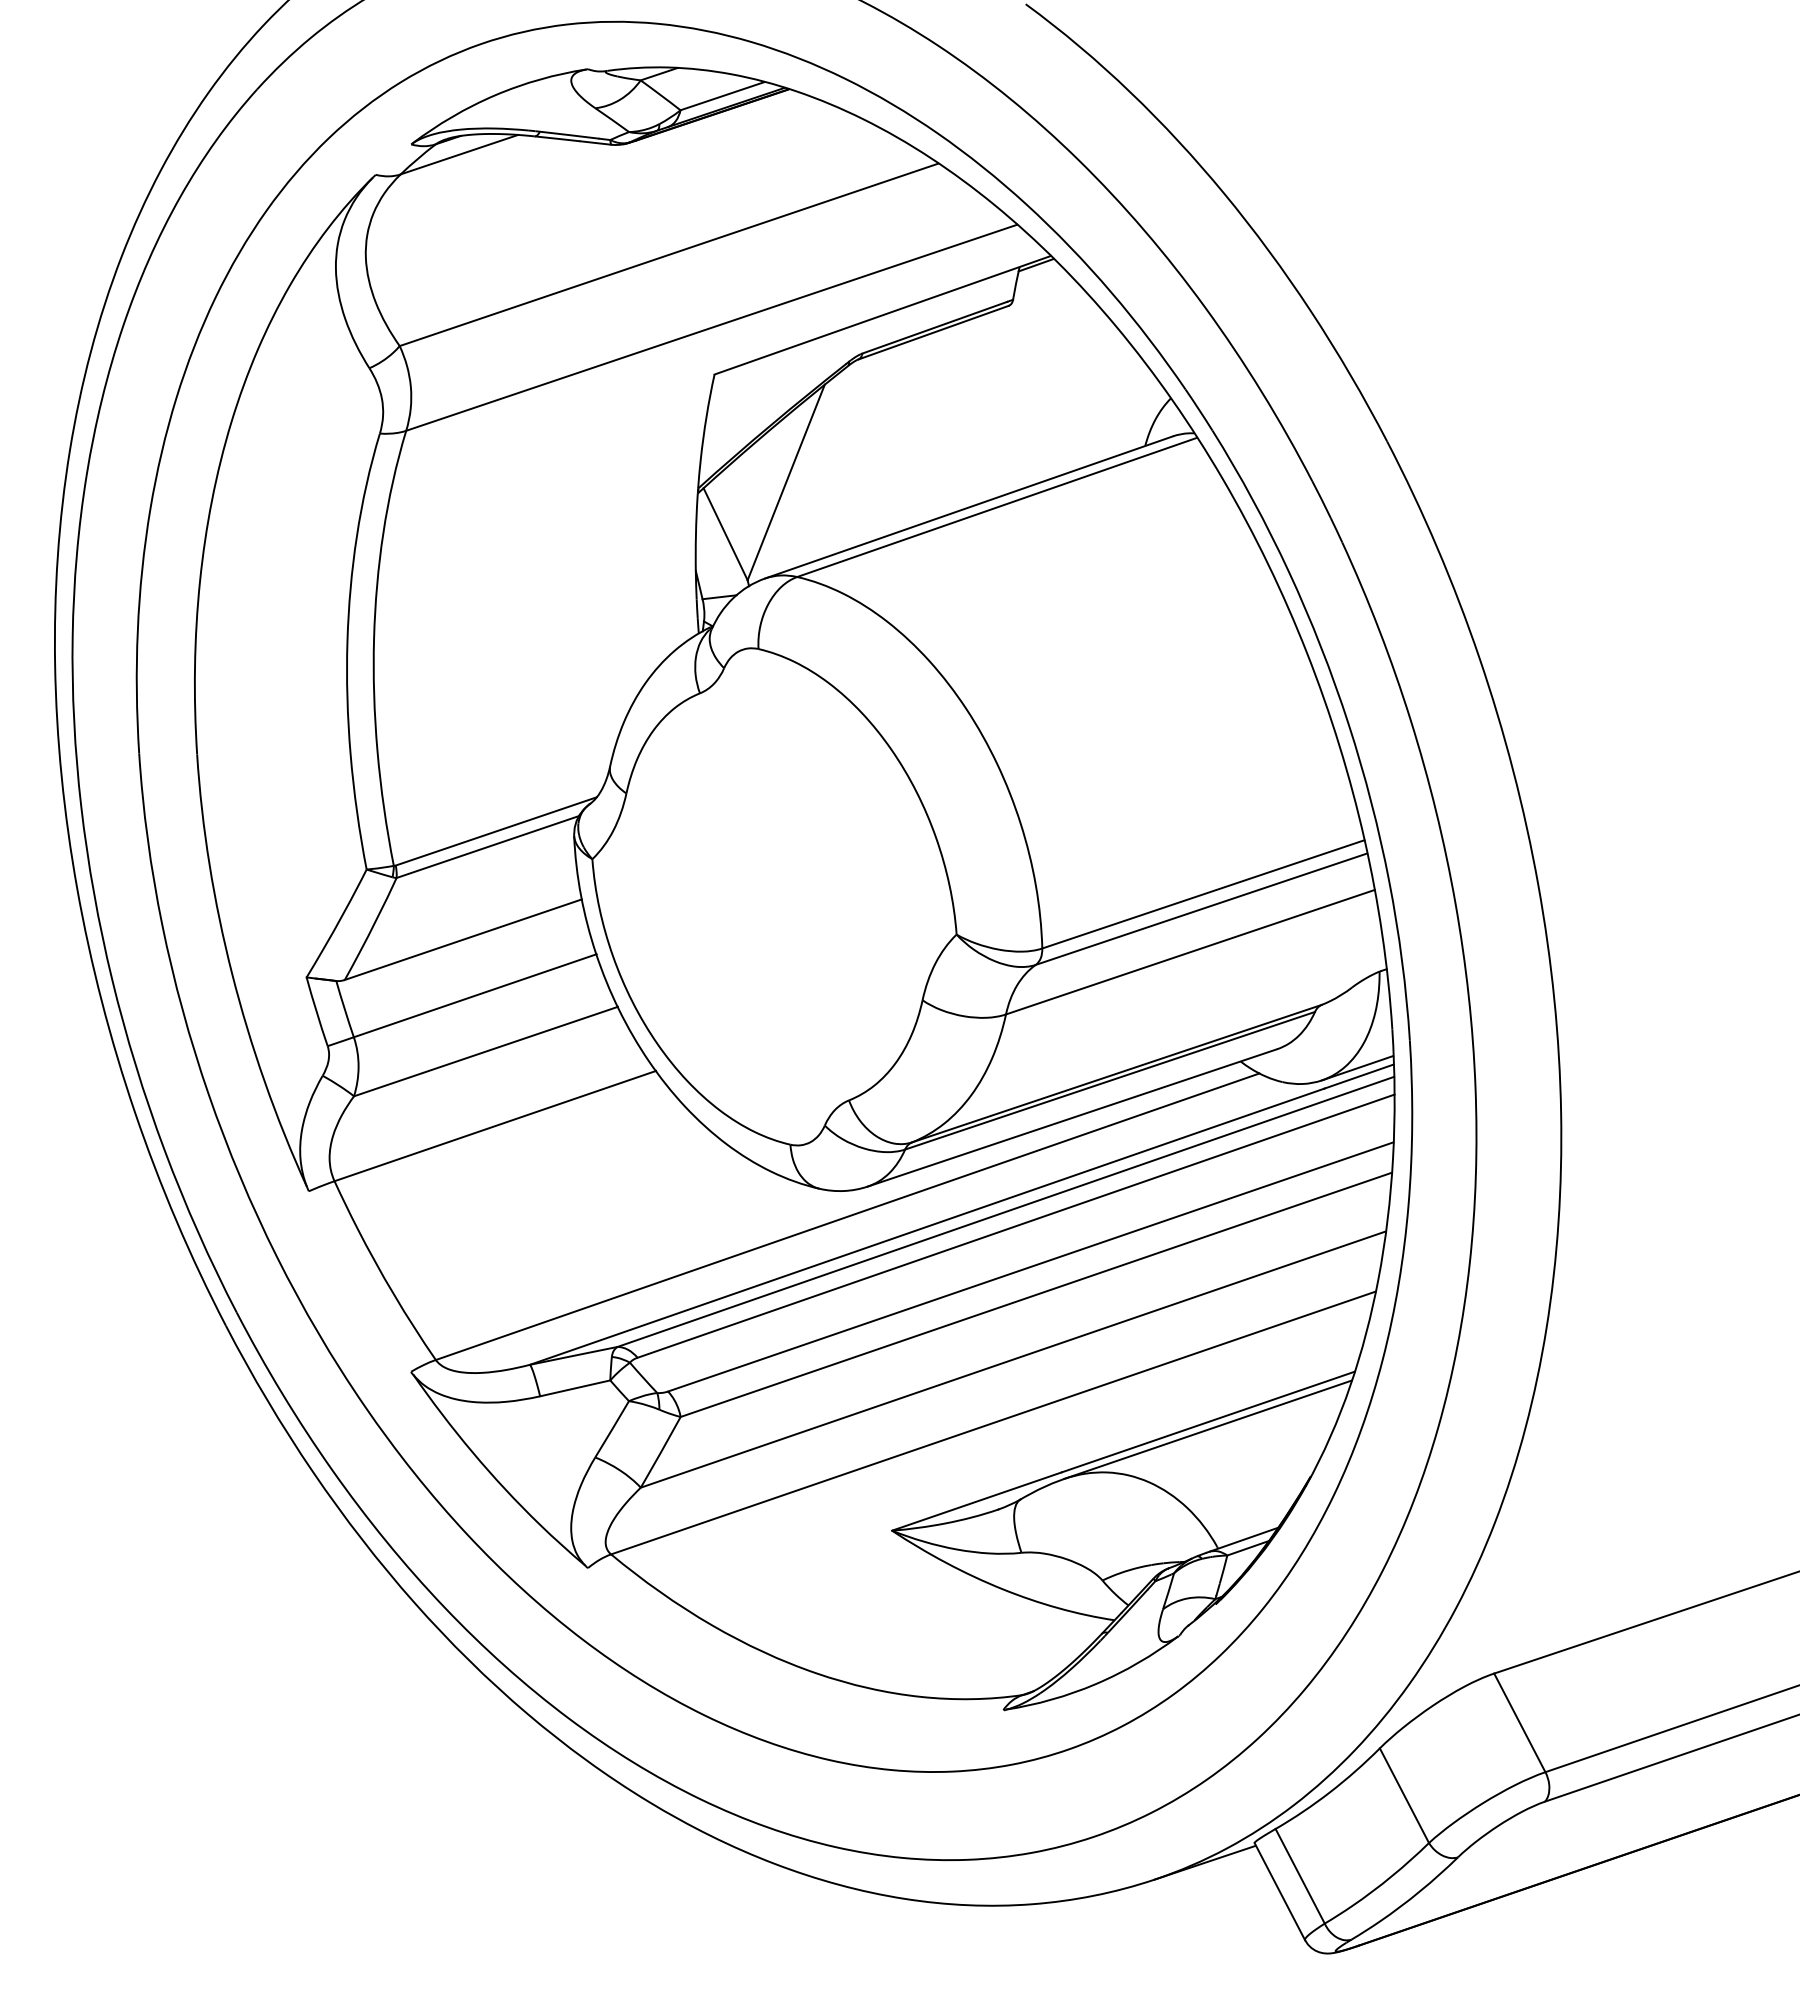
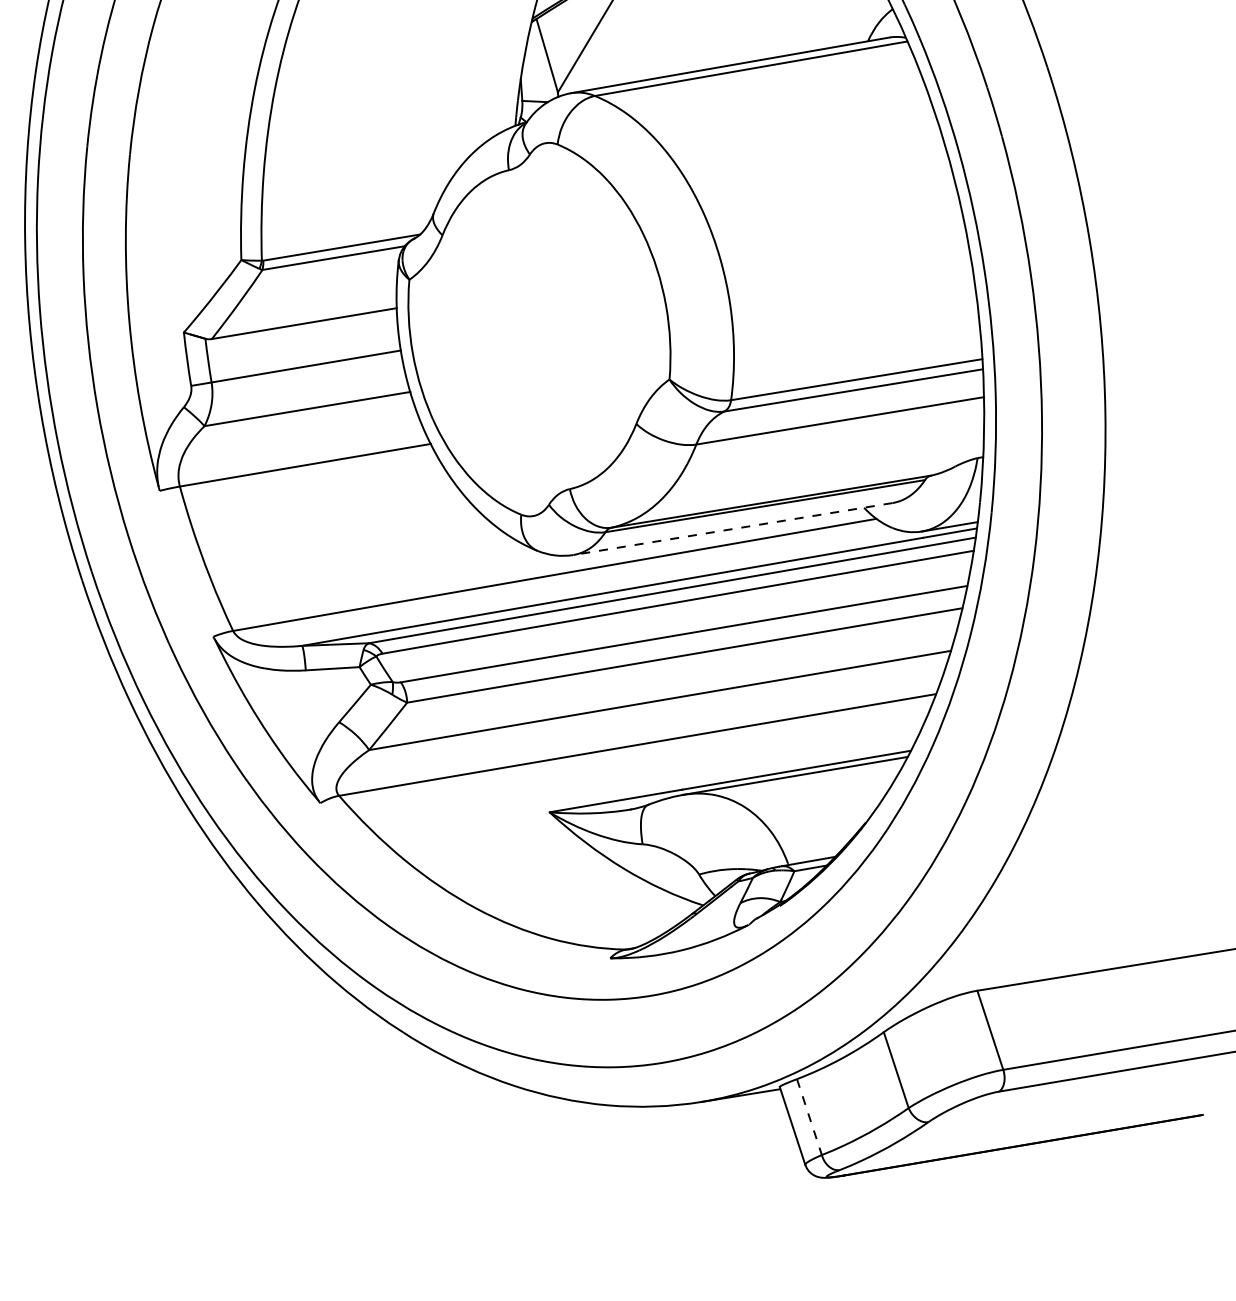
line: (1072, 1117) -> (733, 528), solid -> dashed
line: (1300, 1876) -> (809, 1117), solid -> dashed

